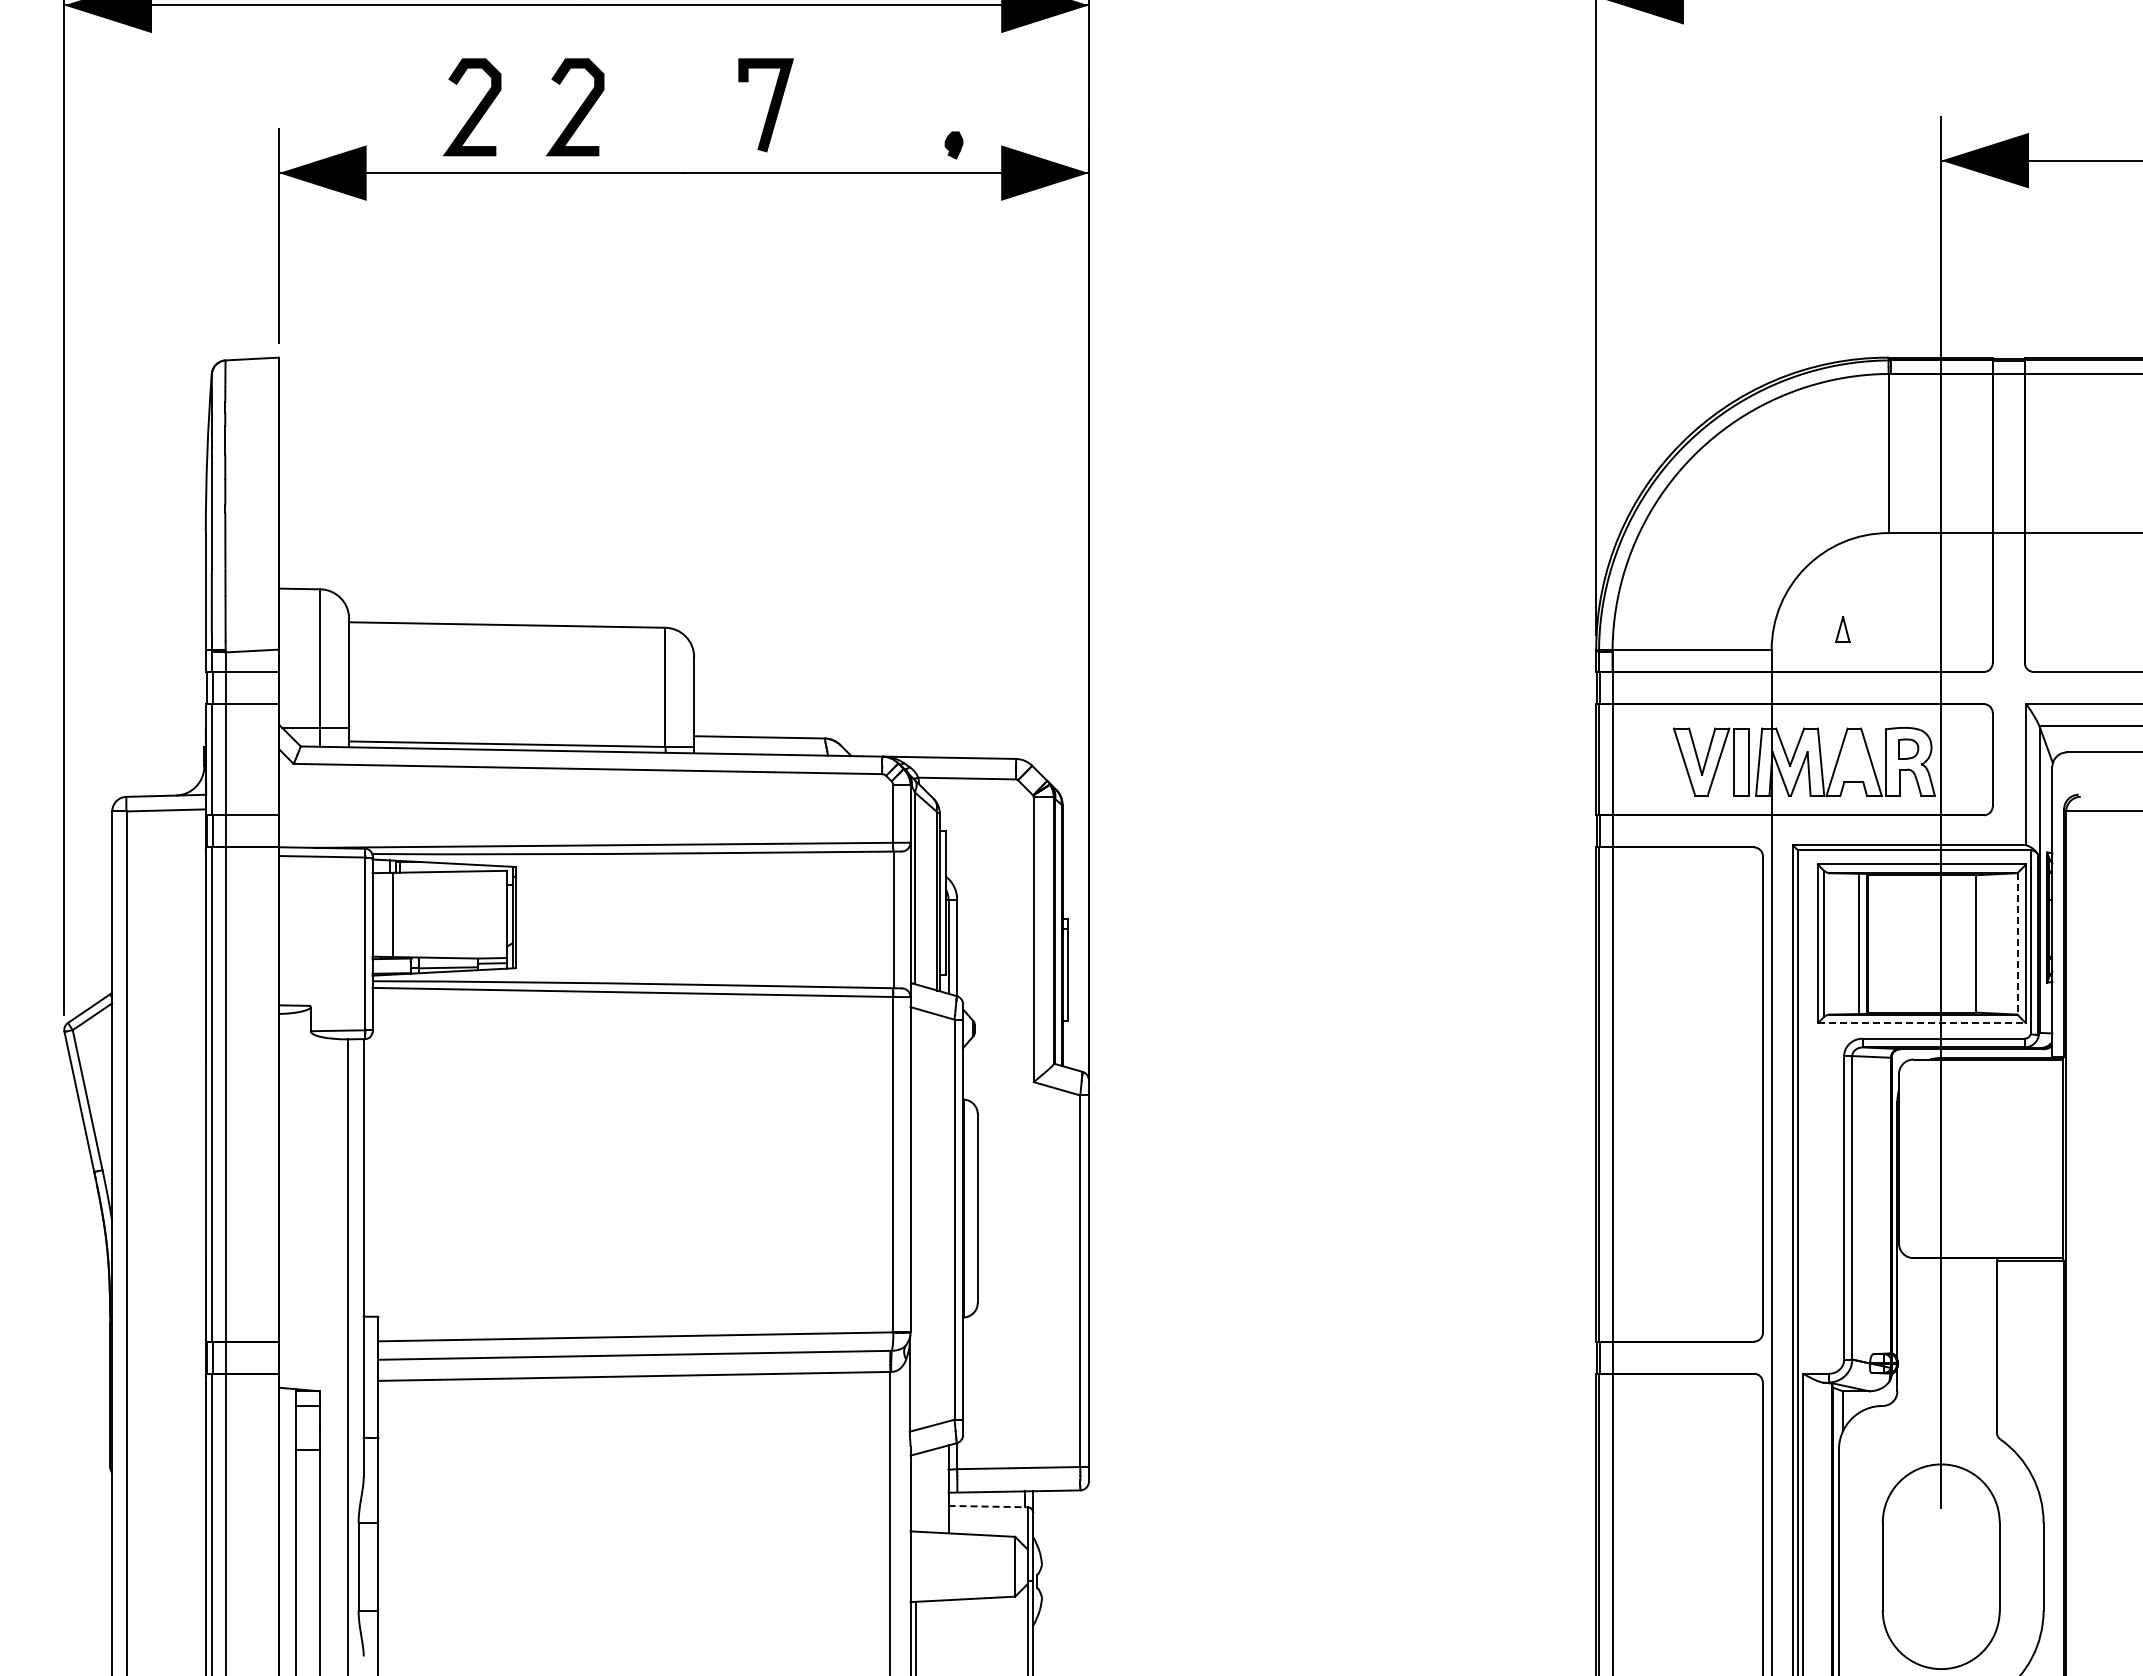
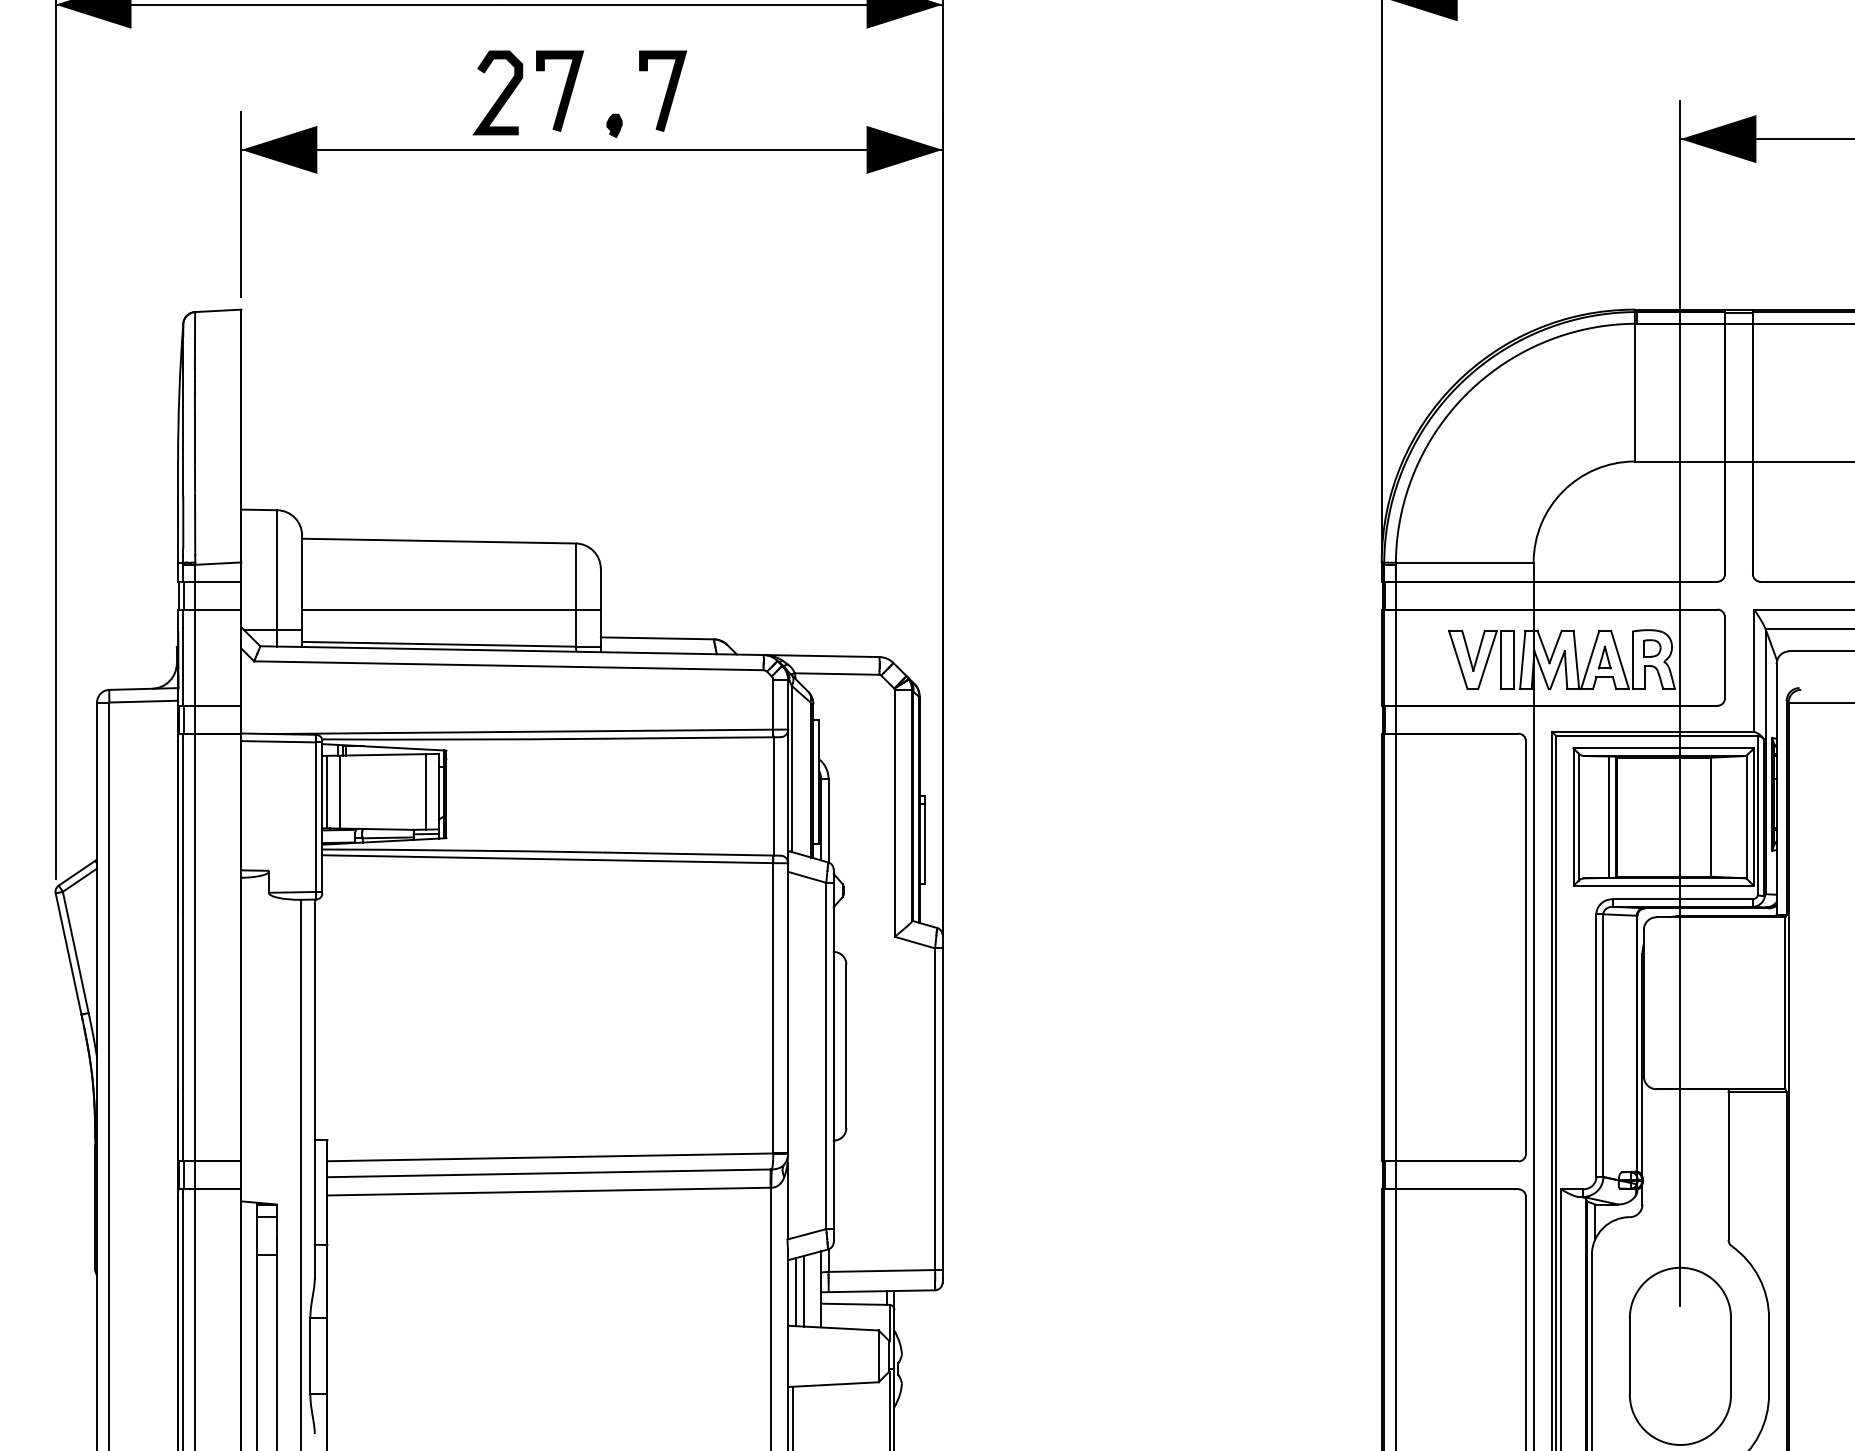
line: (650, 106) -> (563, 92), added
curve: (475, 109) -> (411, 94), removed
part: (953, 145) -> (614, 126), moved
part: (1842, 629) -> (1604, 657), moved
line: (521, 704) -> (451, 609), added
line: (377, 914) -> (326, 791), added
line: (492, 914) -> (426, 791), added
line: (2017, 944) -> (1746, 817), dashed -> solid
line: (1922, 1023) -> (1664, 886), dashed -> solid
line: (928, 1491) -> (803, 1291), added
line: (919, 1492) -> (795, 1292), added
line: (988, 1506) -> (855, 1304), dashed -> solid

